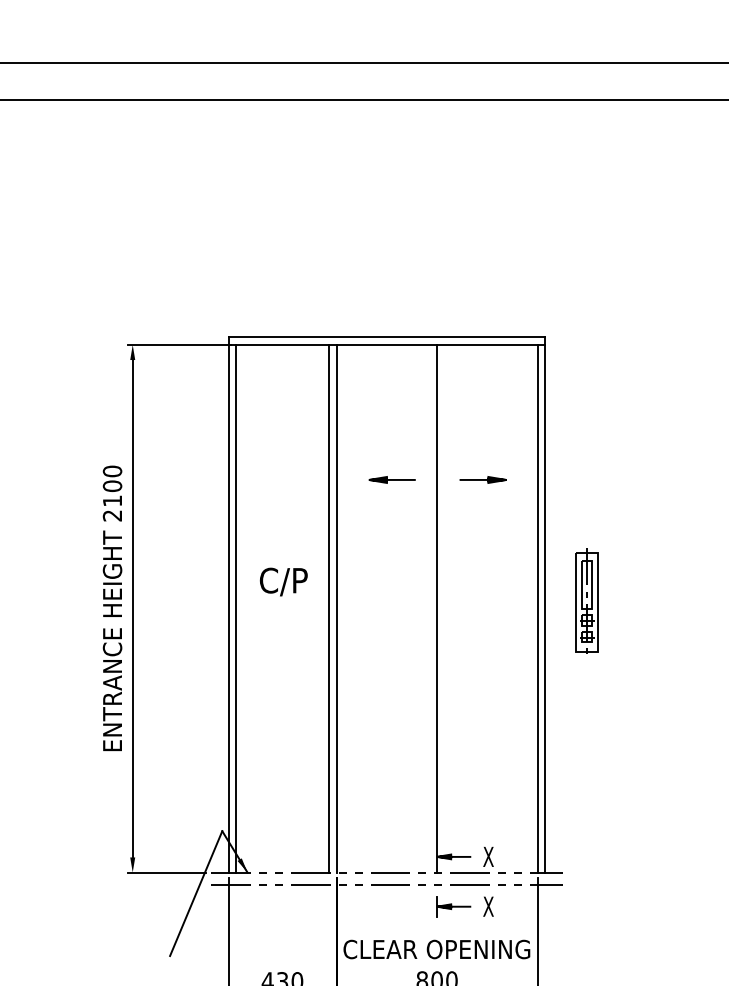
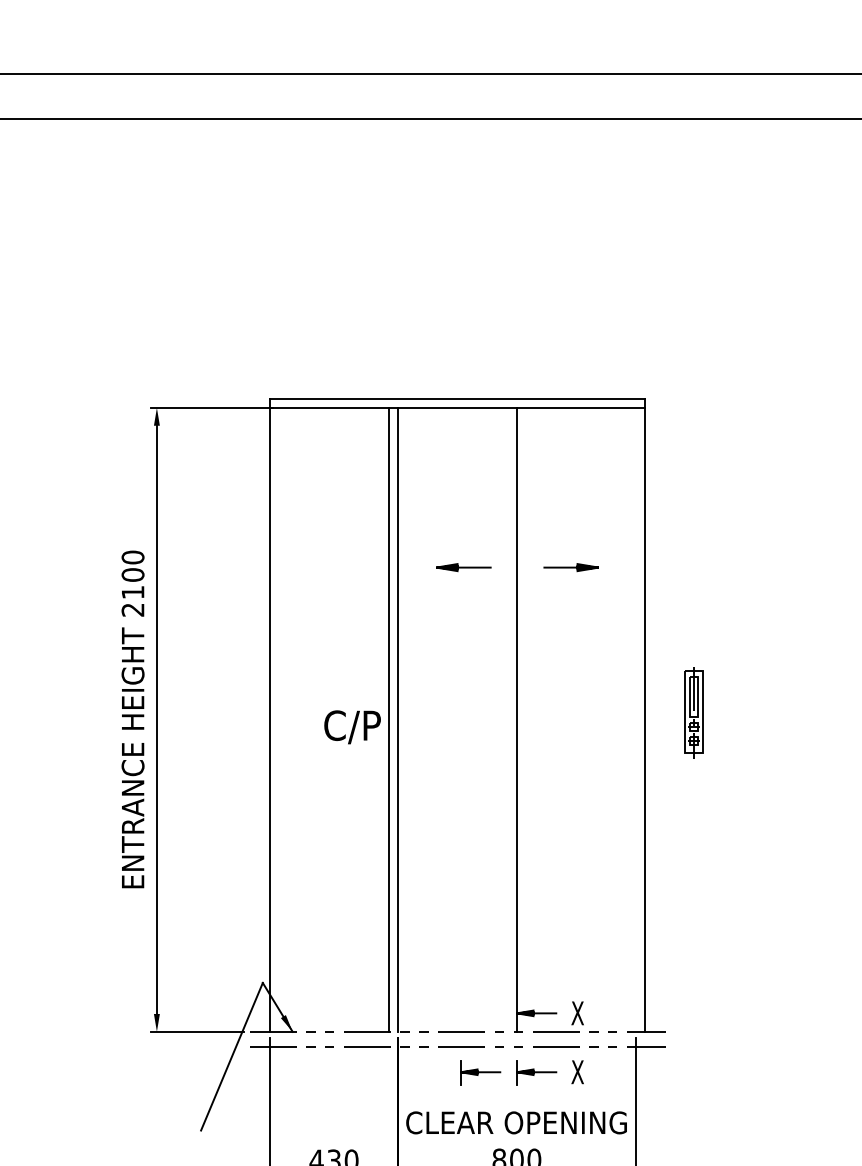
text: (283, 582) -> (352, 727), moved
part: (586, 600) -> (693, 710), size x0.7
line: (236, 608) -> (279, 719), removed
line: (537, 608) -> (635, 719), removed
part: (406, 906) -> (480, 1072), added

